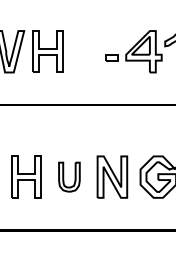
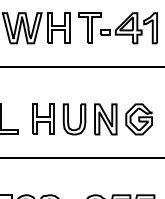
part: (90, 50) -> (89, 27), added
part: (69, 177) -> (74, 119), size x1.43

